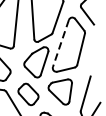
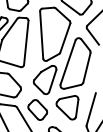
line: (60, 43) -> (67, 62), dashed -> solid

